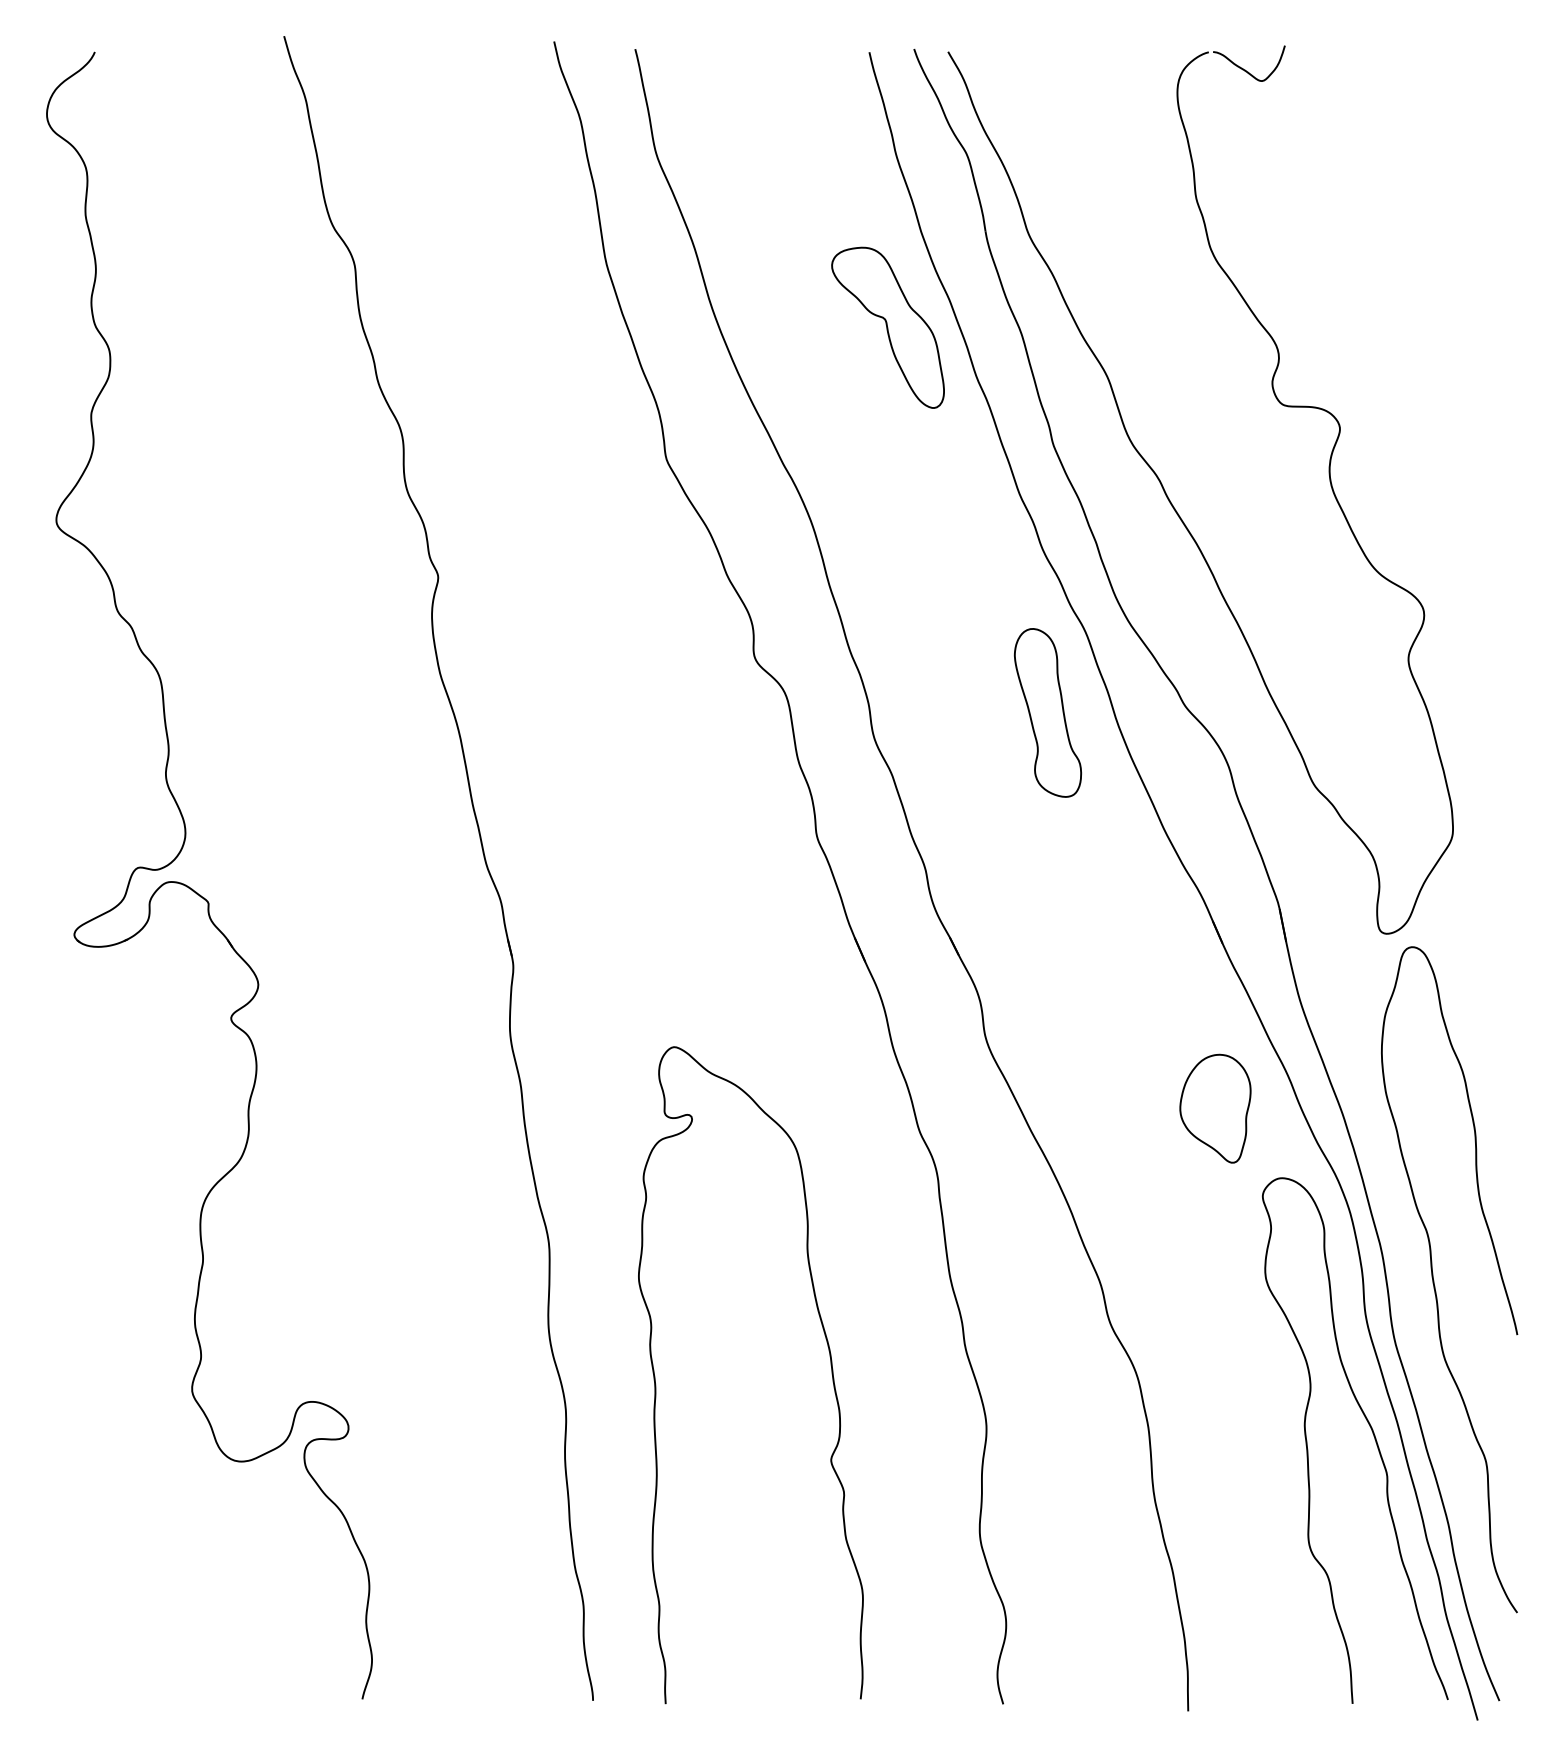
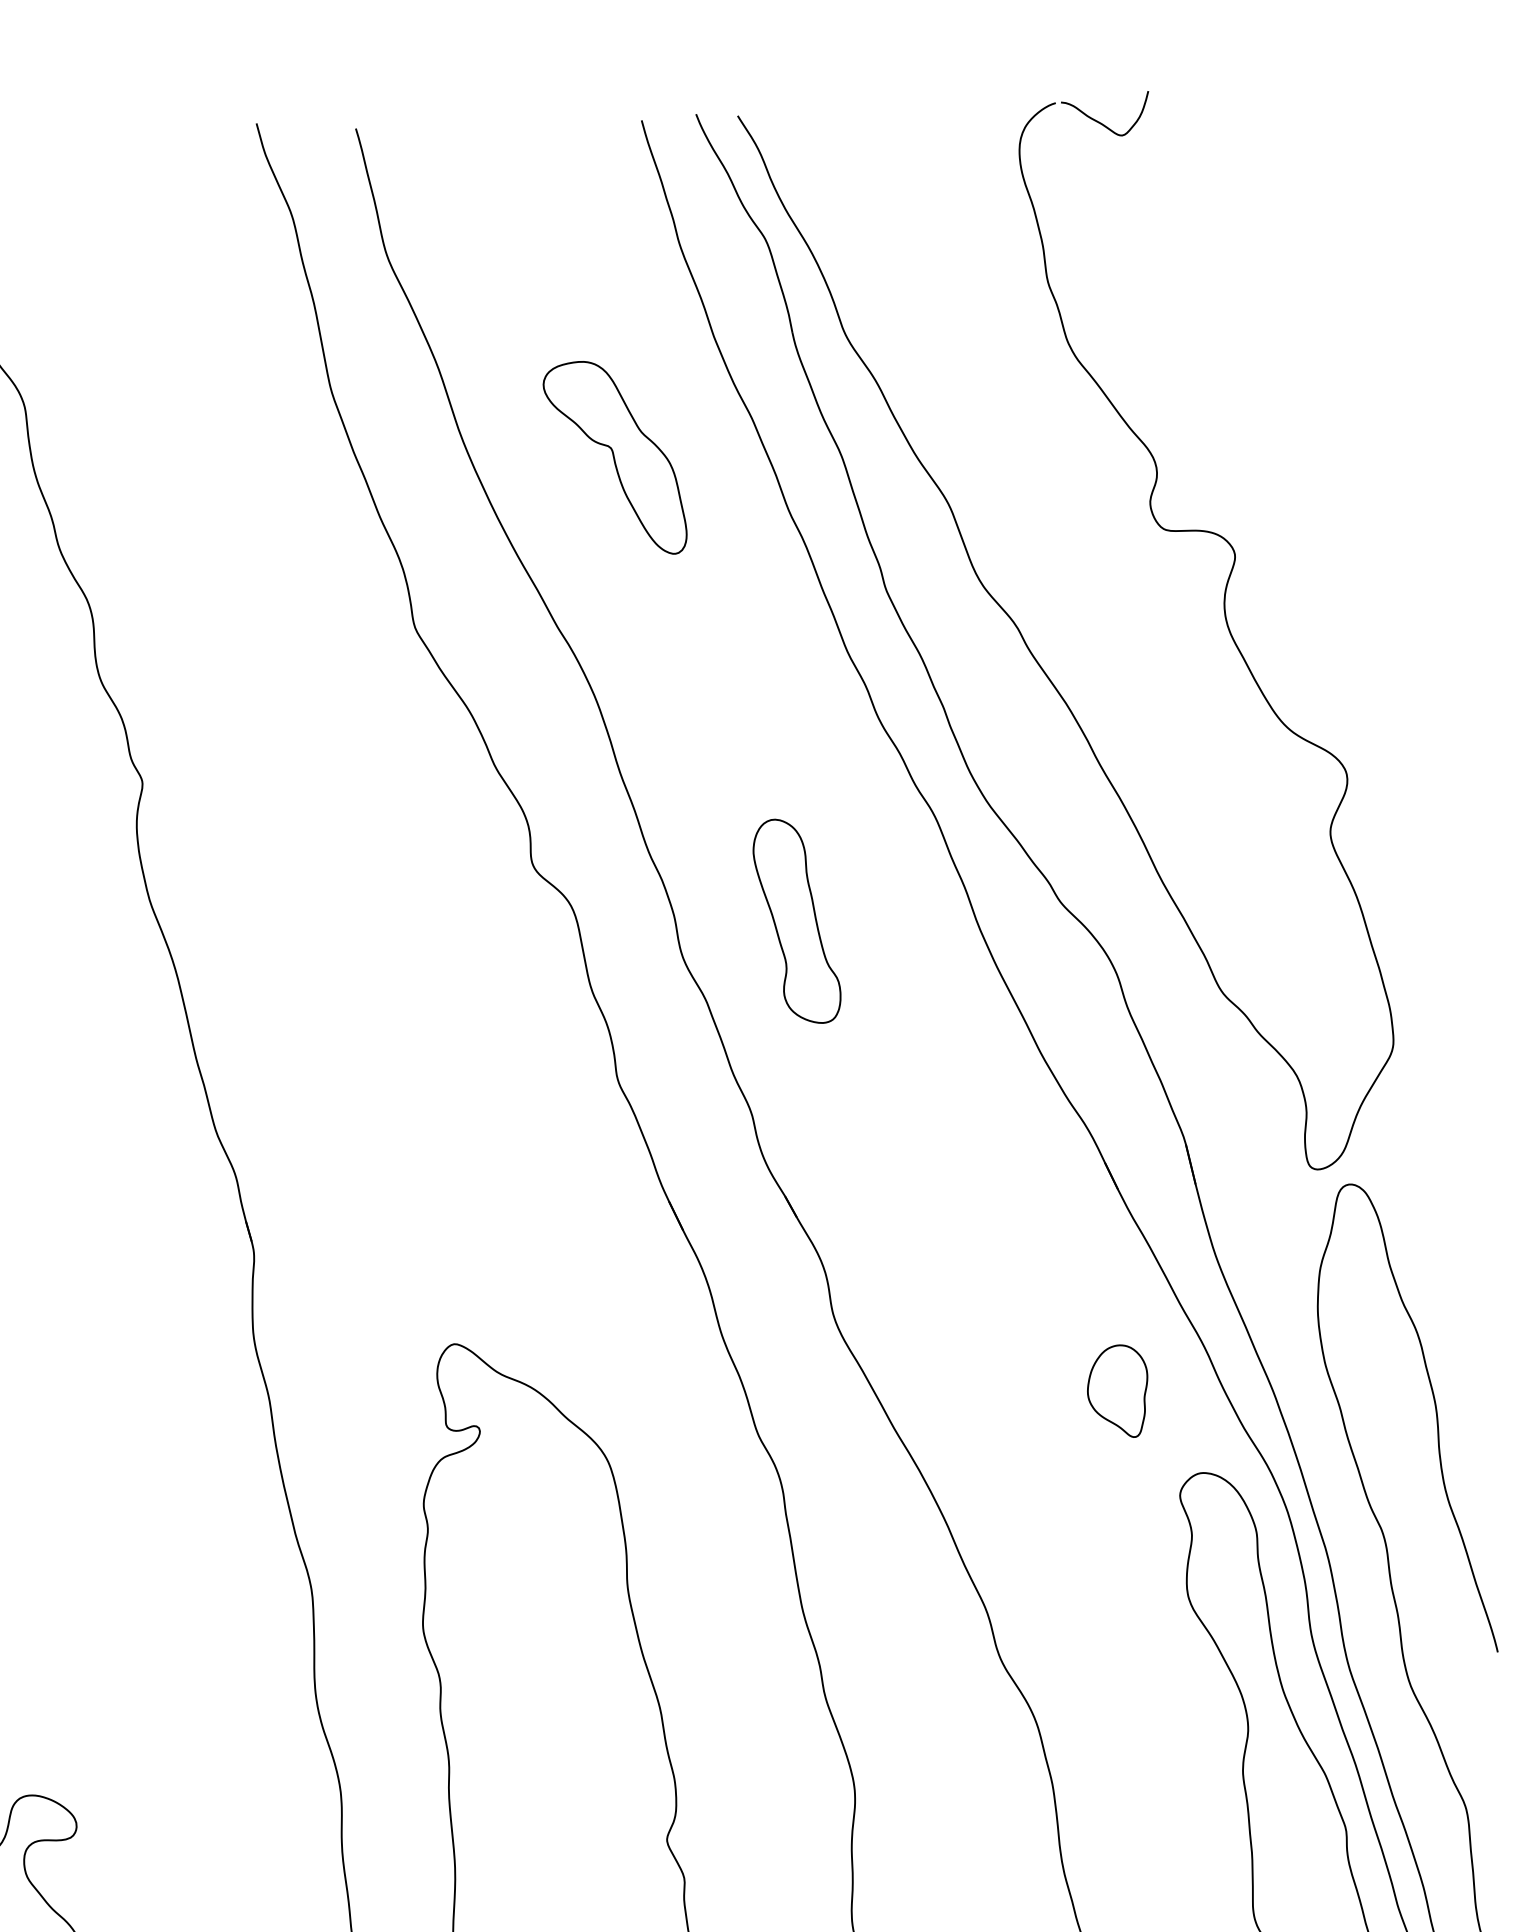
part: (887, 327) -> (614, 457), moved
part: (1048, 712) -> (797, 920), moved
part: (1215, 1108) -> (1117, 1391), size x0.7

